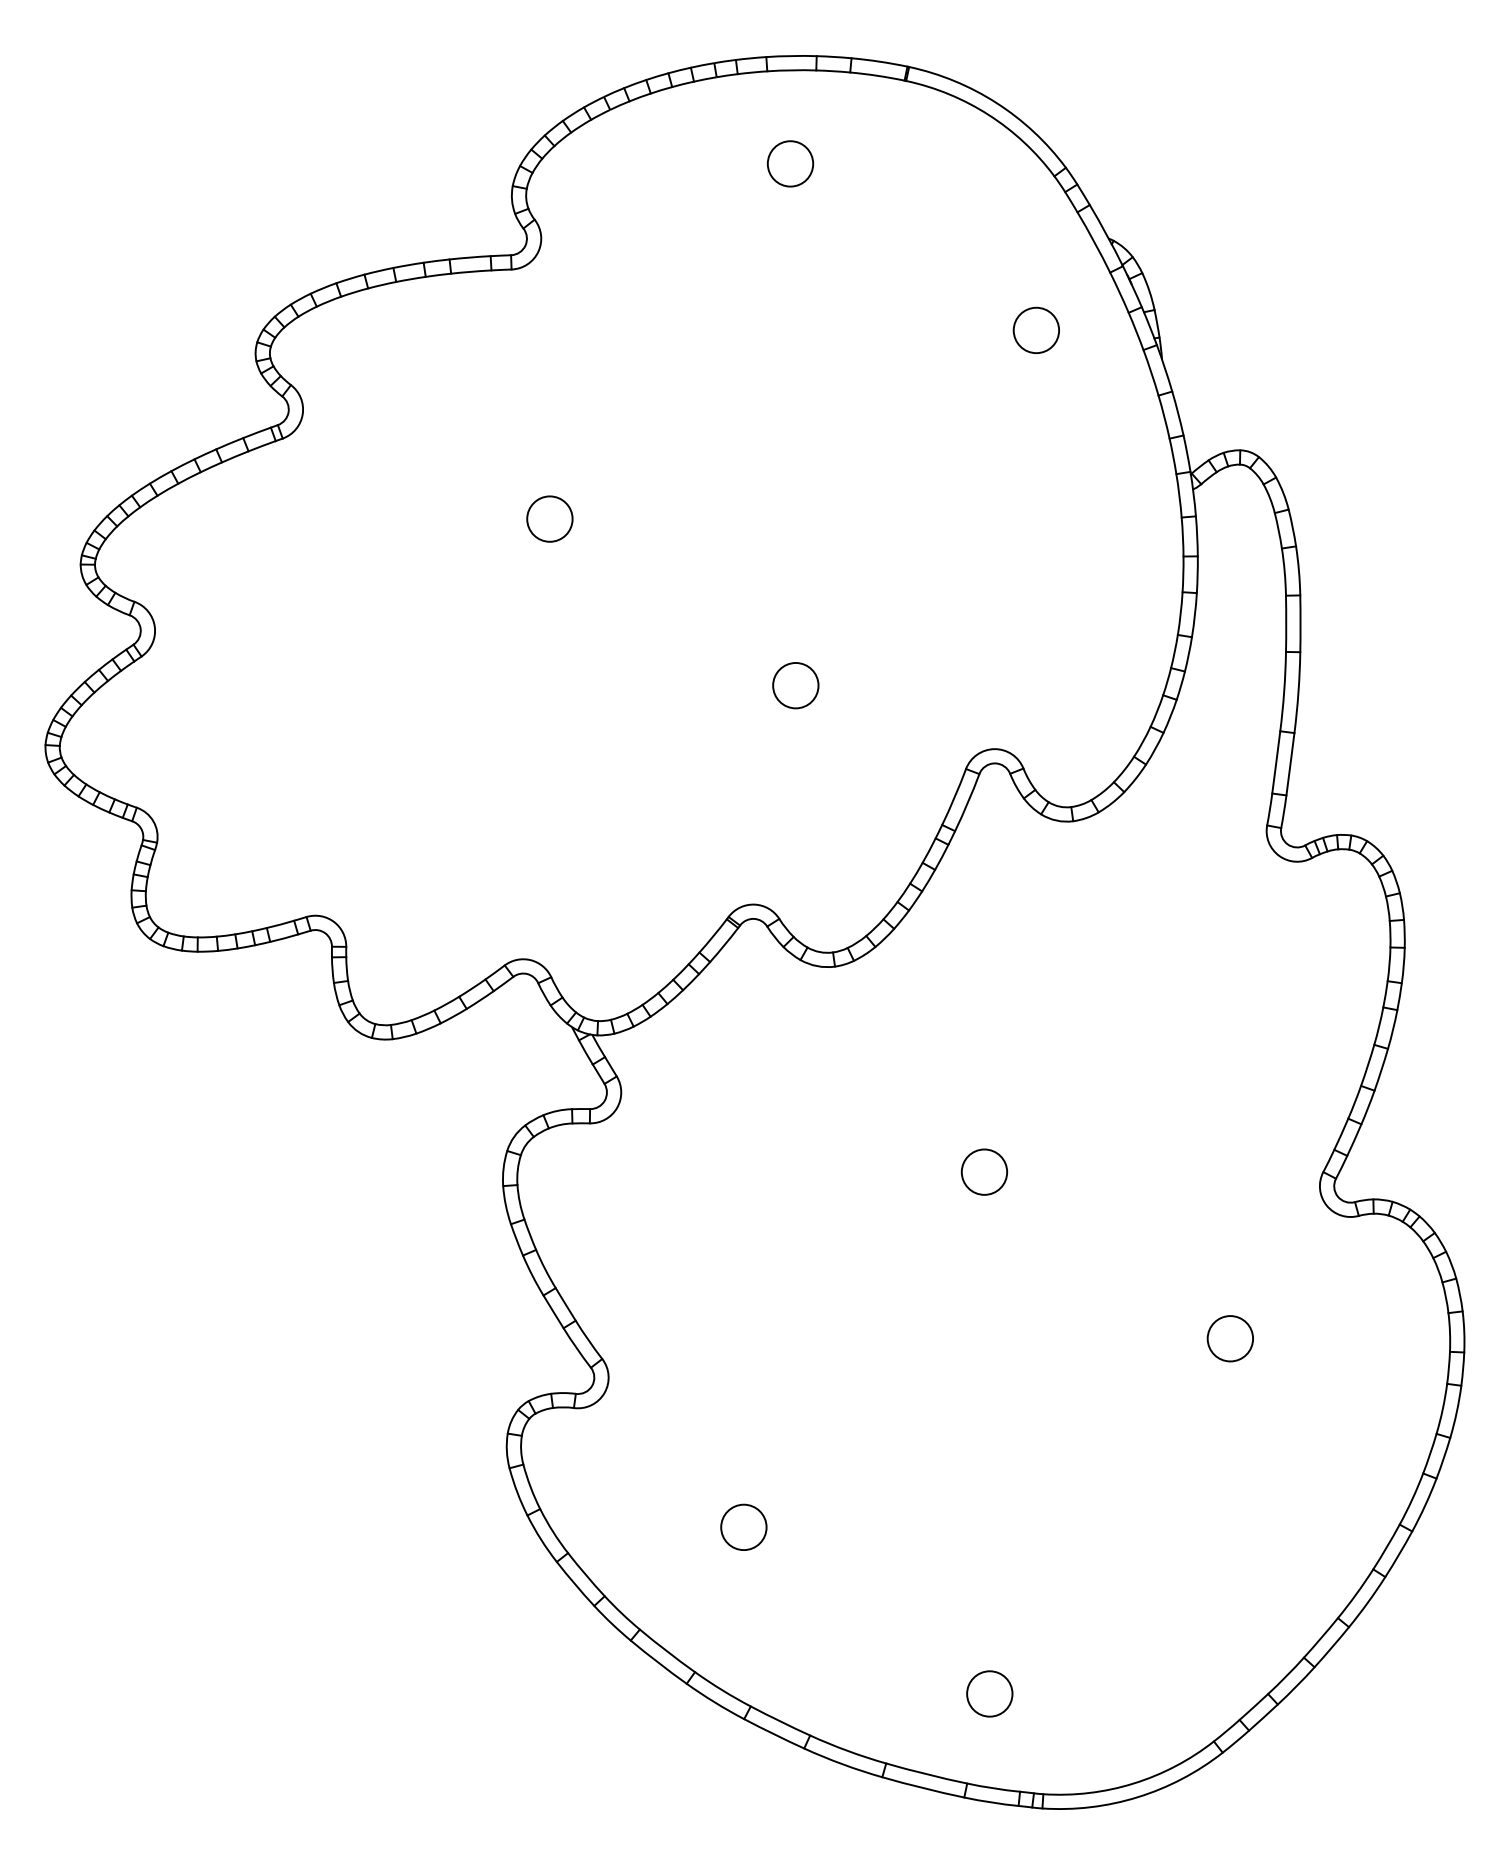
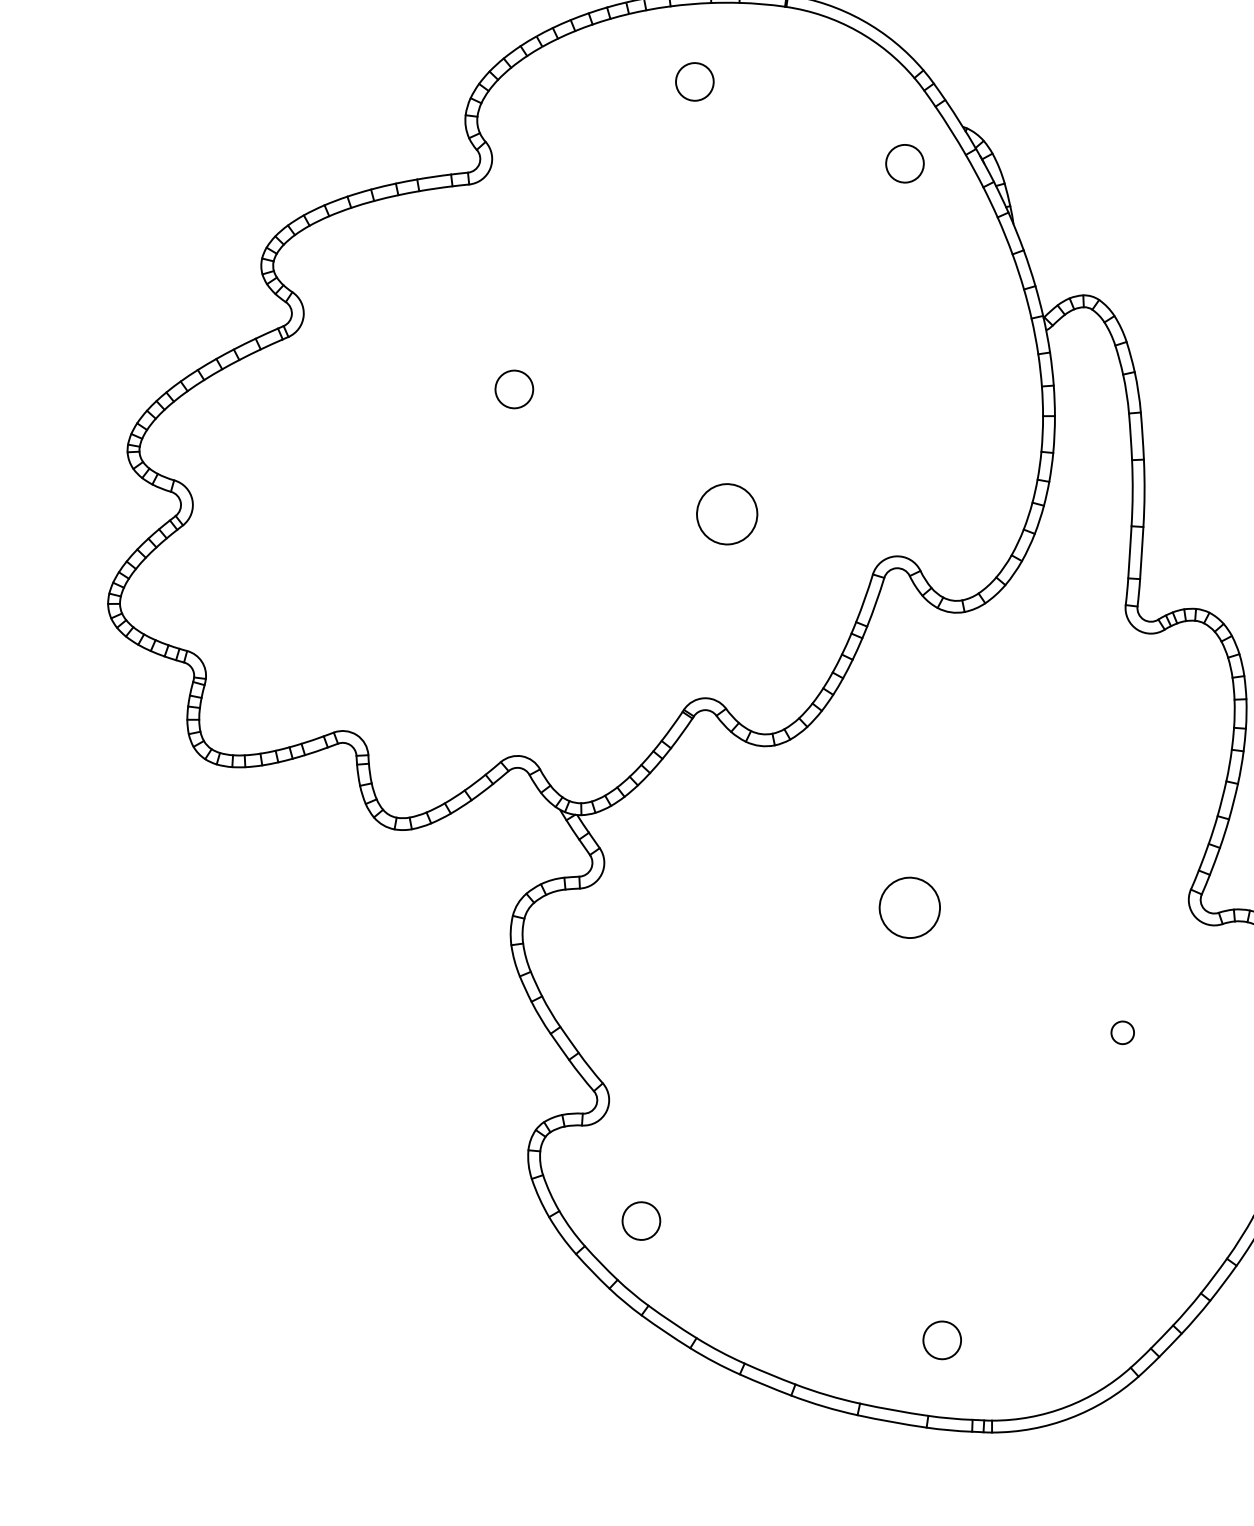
circle: (1035, 329) -> (904, 163), moved
circle: (795, 685) -> (726, 514), size x1.6
circle: (984, 1171) -> (909, 907), size x1.6
circle: (1230, 1338) -> (1122, 1032), size x0.6
circle: (743, 1526) -> (641, 1220), moved

